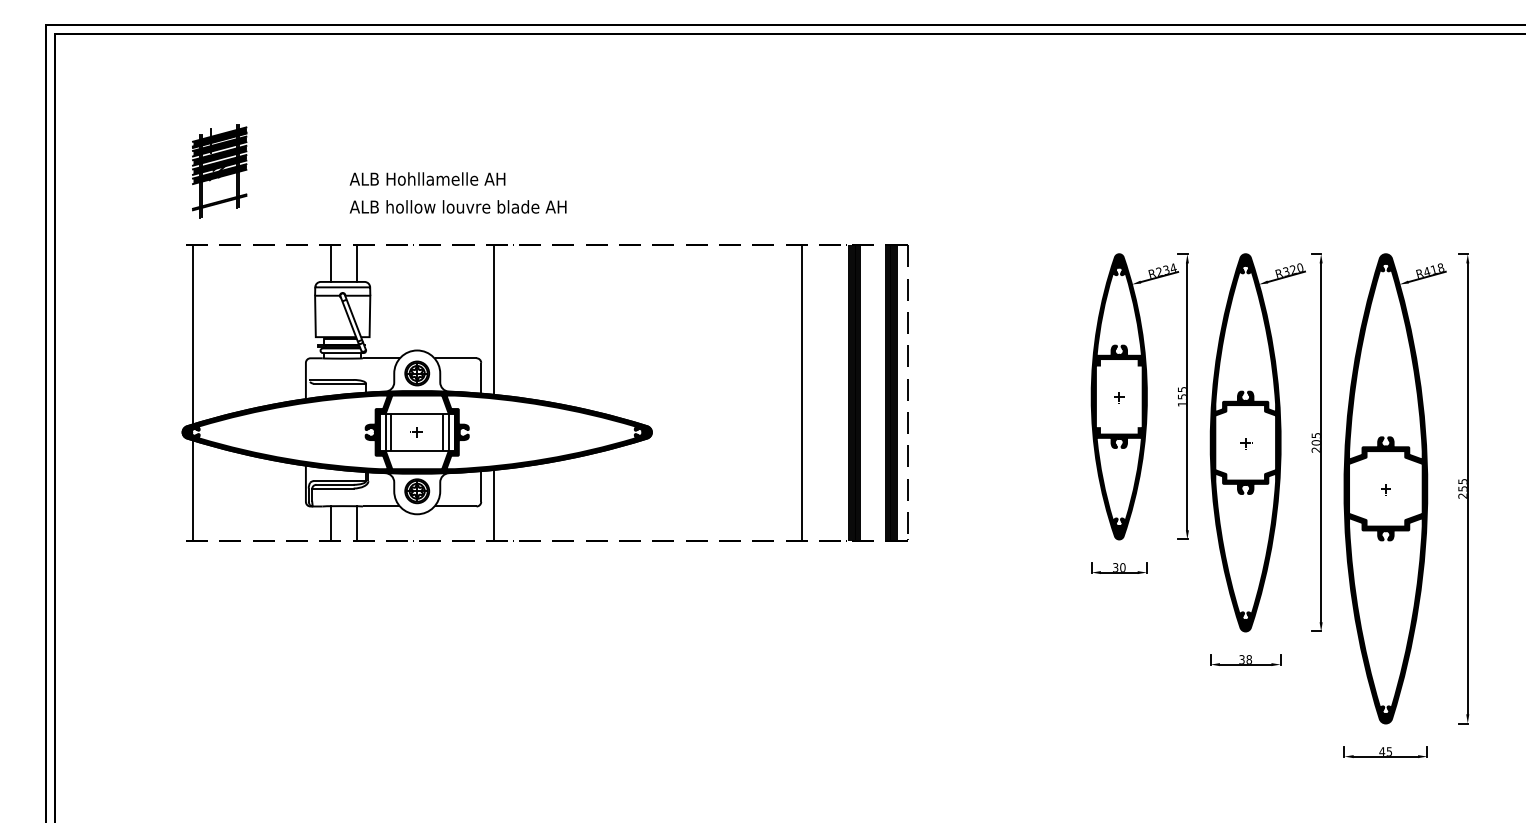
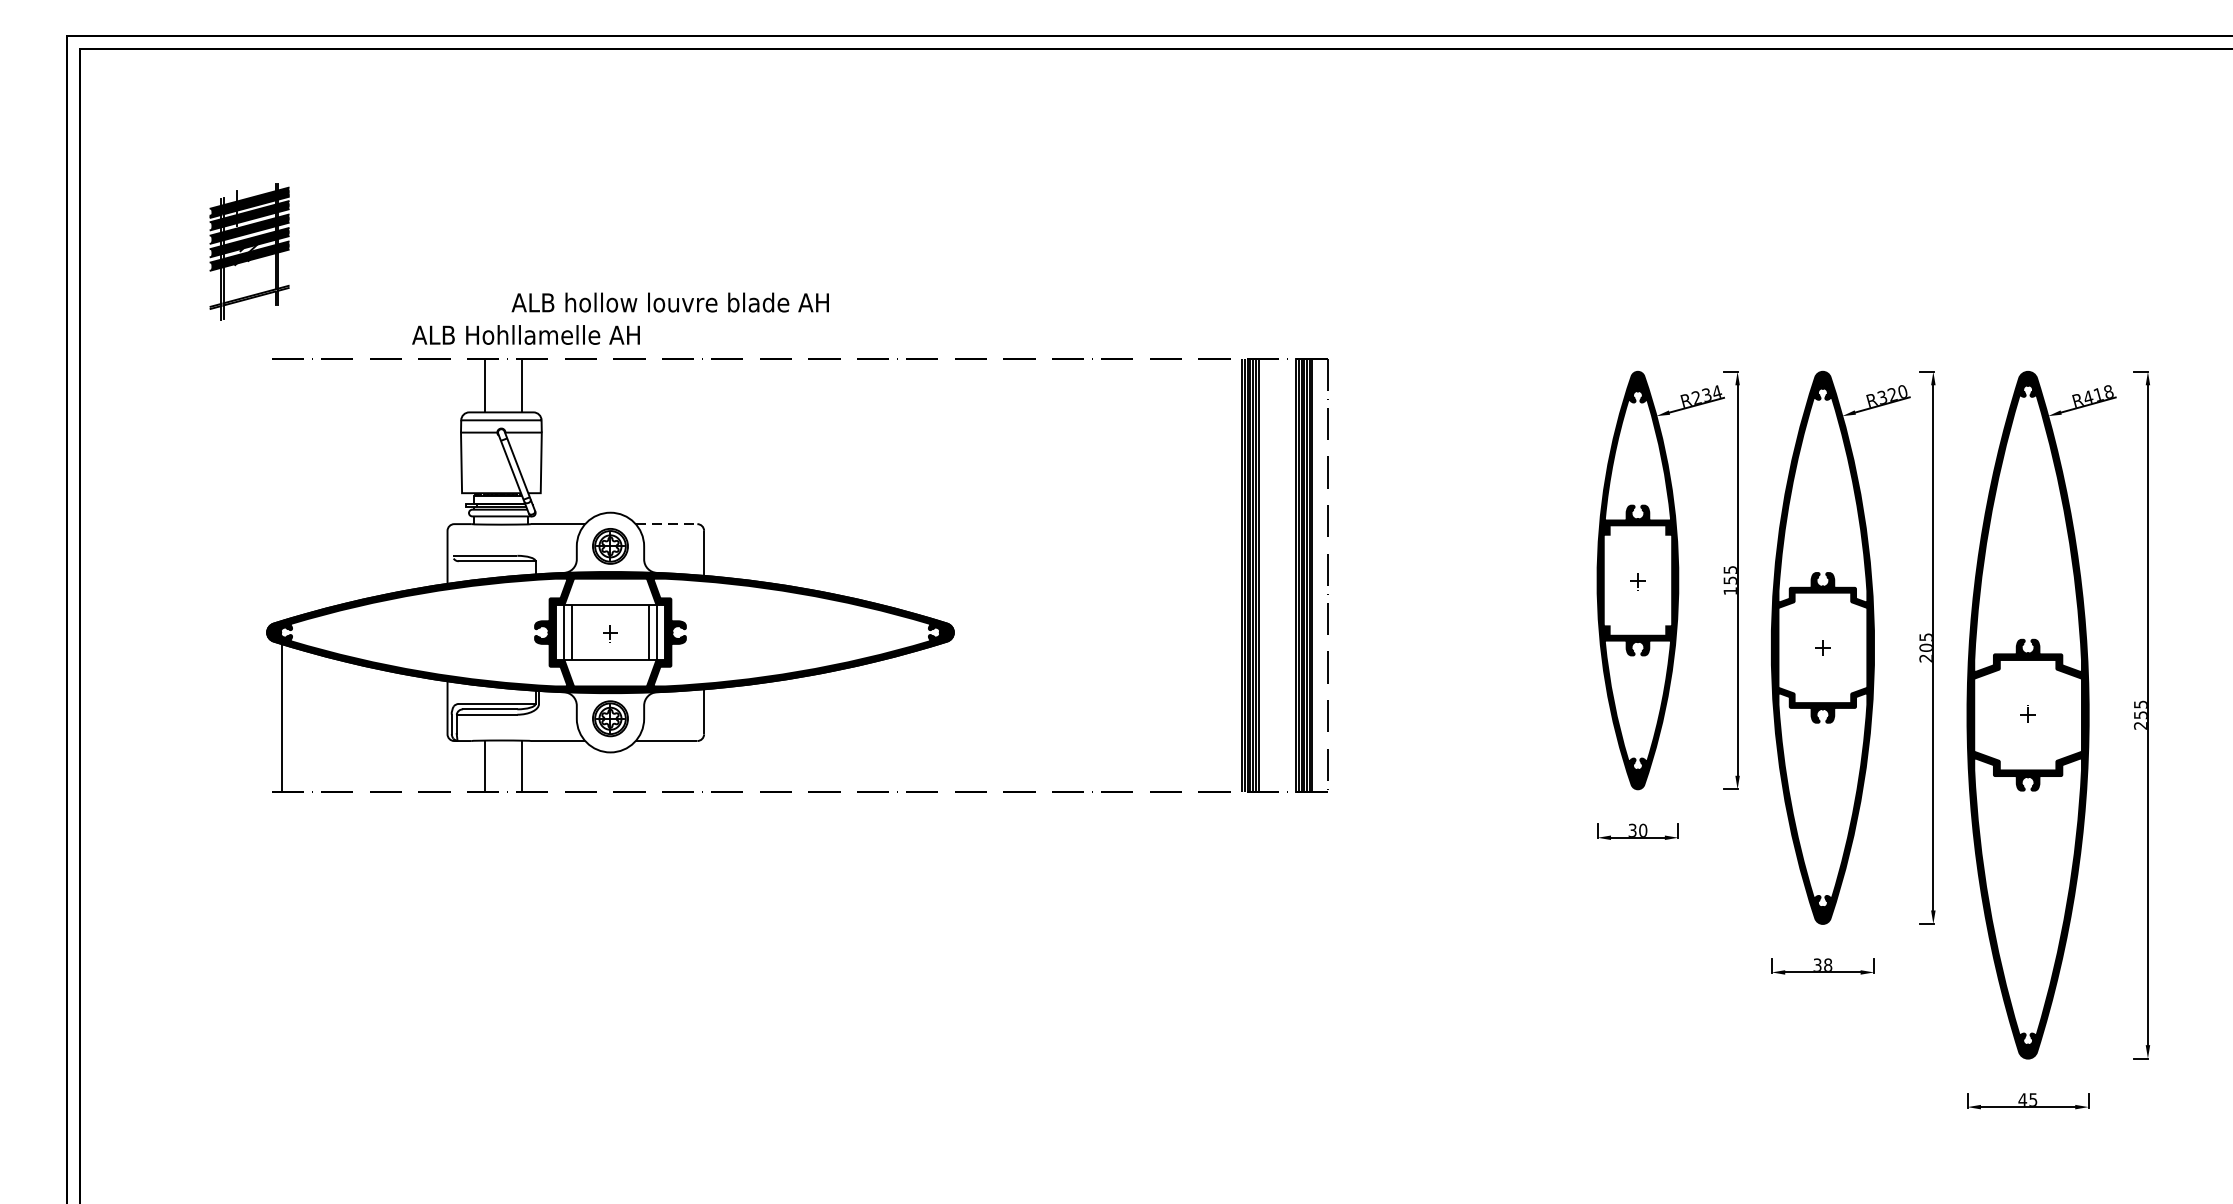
part: (219, 171) -> (249, 252), moved
text: (427, 178) -> (525, 334), moved
line: (494, 319) -> (723, 467), removed
line: (193, 334) -> (283, 489), removed
line: (456, 358) -> (667, 524), solid -> dashed
line: (801, 393) -> (1172, 575), removed
line: (494, 505) -> (723, 739), removed

